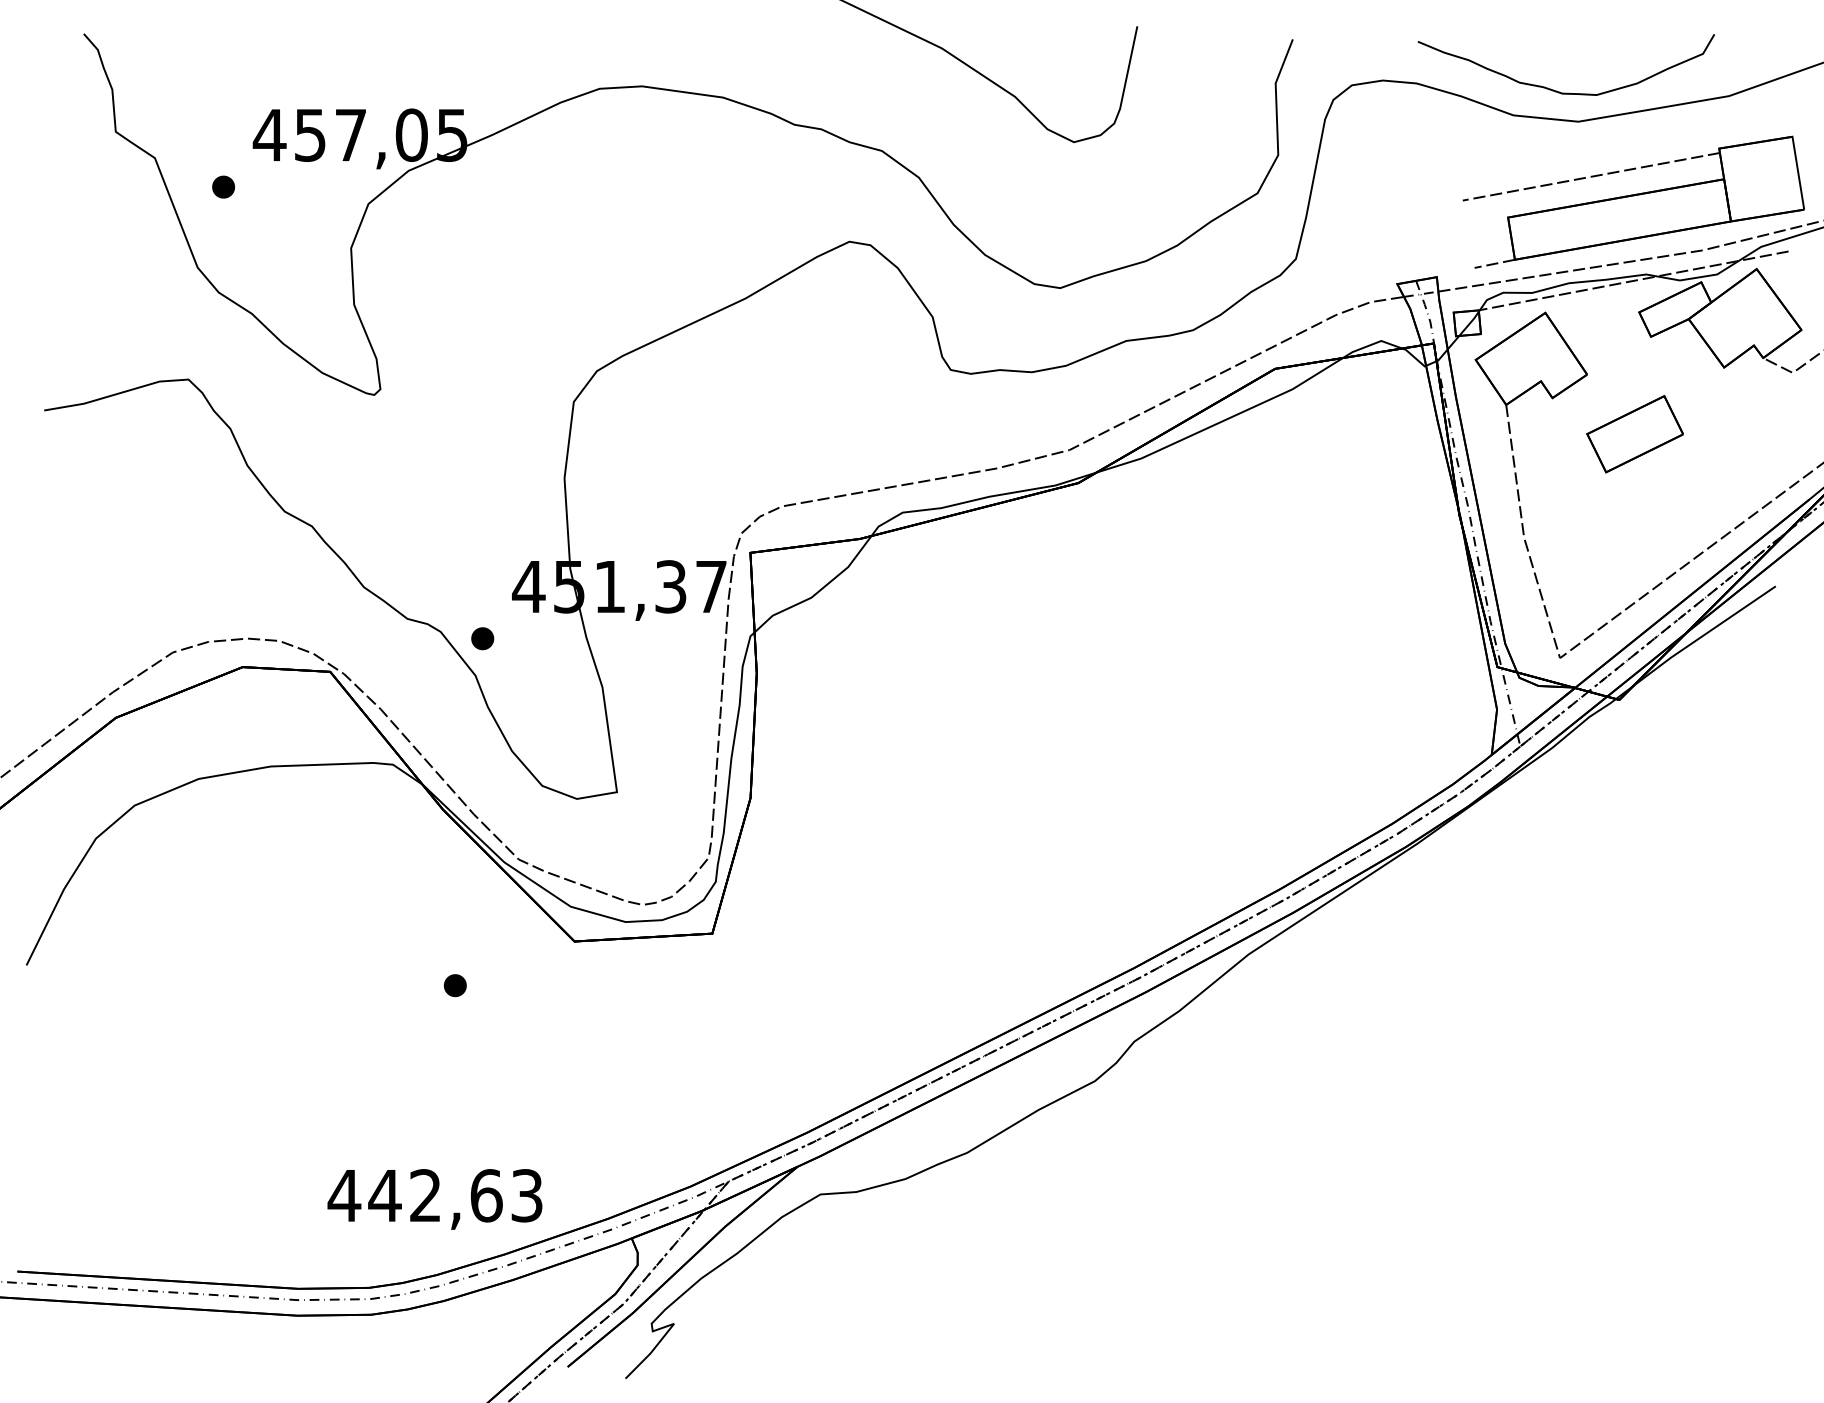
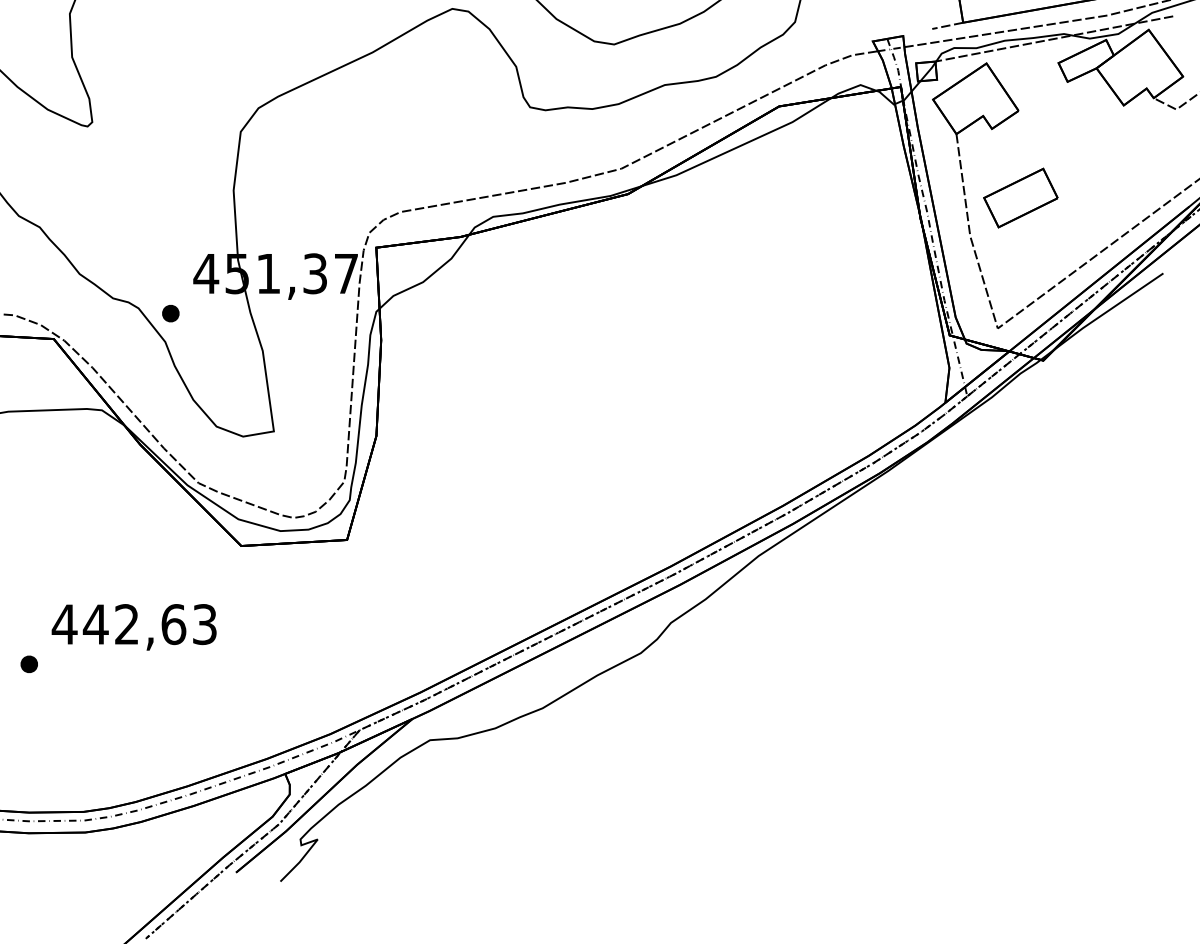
part: (1634, 434) -> (1020, 198), moved
part: (454, 985) -> (28, 664), moved
text: (434, 1199) -> (133, 627), moved

